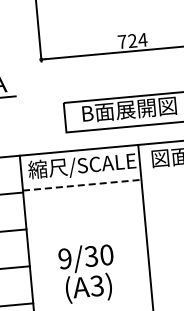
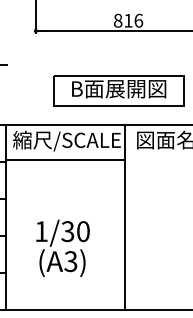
text: (132, 40) -> (128, 20), 724 -> 816
line: (82, 184) -> (65, 159), dashed -> solid
text: (65, 258) -> (41, 231), 9/30 -> 1/30

